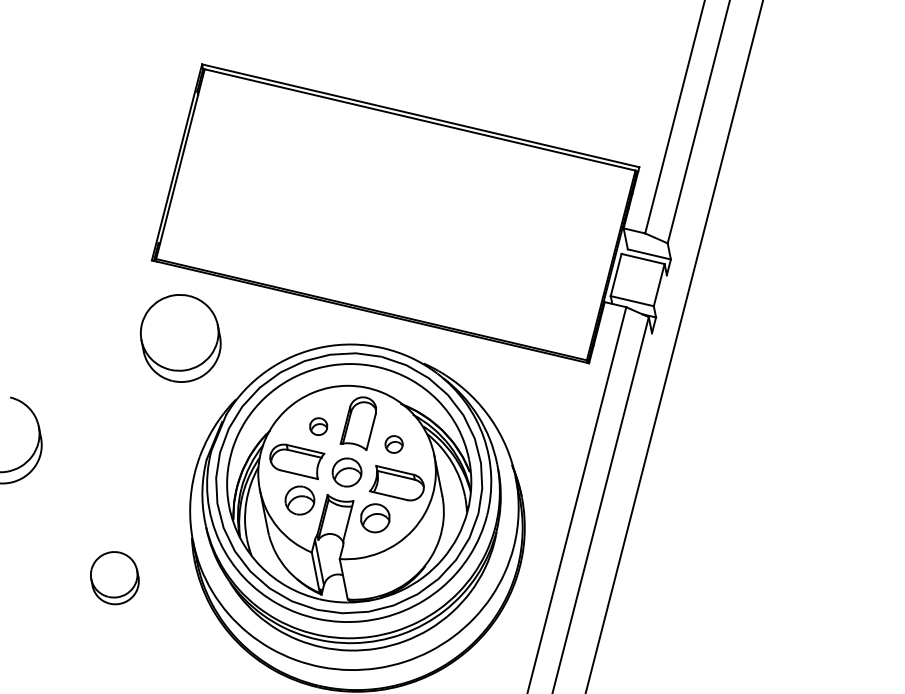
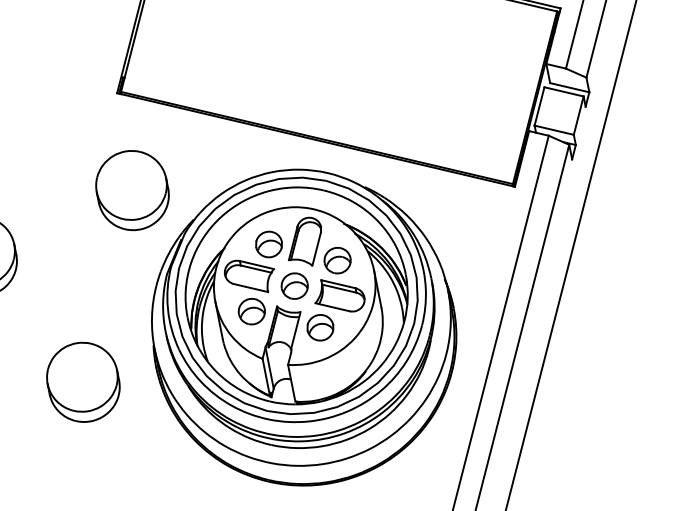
part: (180, 338) -> (132, 190), moved
part: (318, 426) -> (268, 244), size x1.67
part: (393, 444) -> (336, 260), size x1.67
part: (114, 577) -> (83, 381), size x1.67

